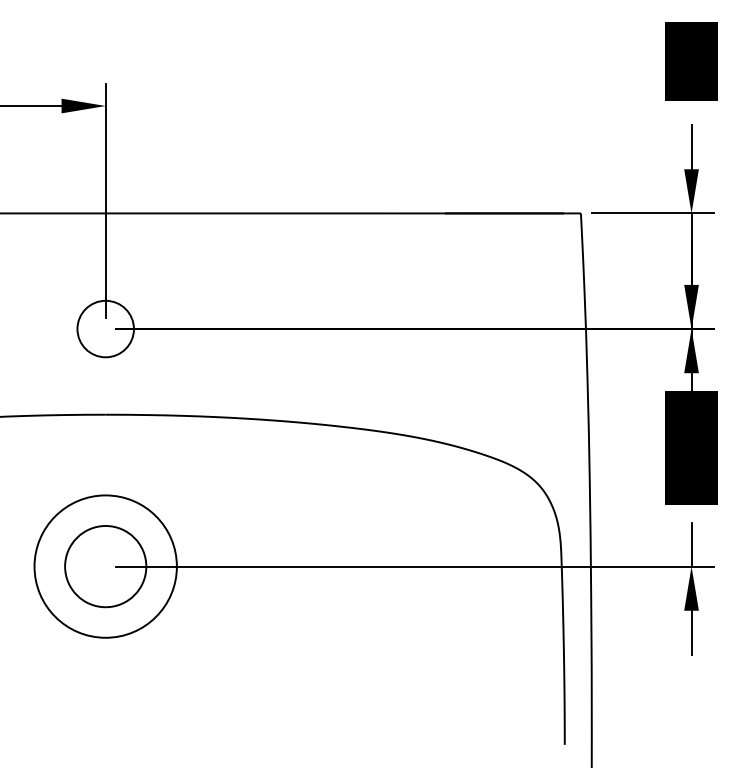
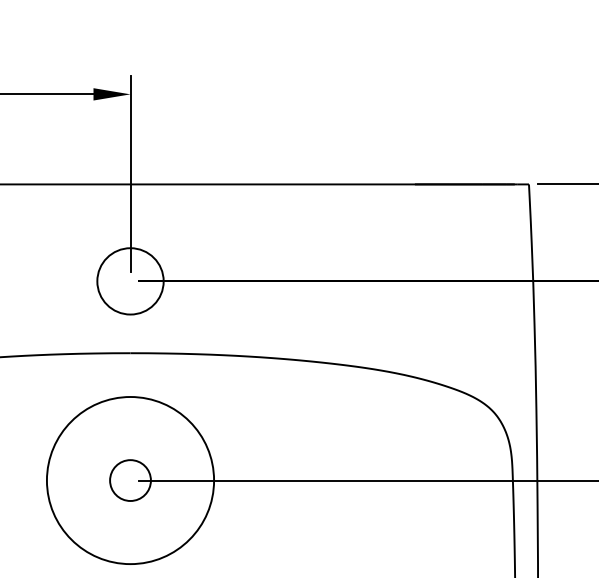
circle: (105, 328) -> (130, 280), size x1.4
circle: (105, 566) -> (130, 480), size x0.6
circle: (105, 566) -> (130, 480), size x1.4

